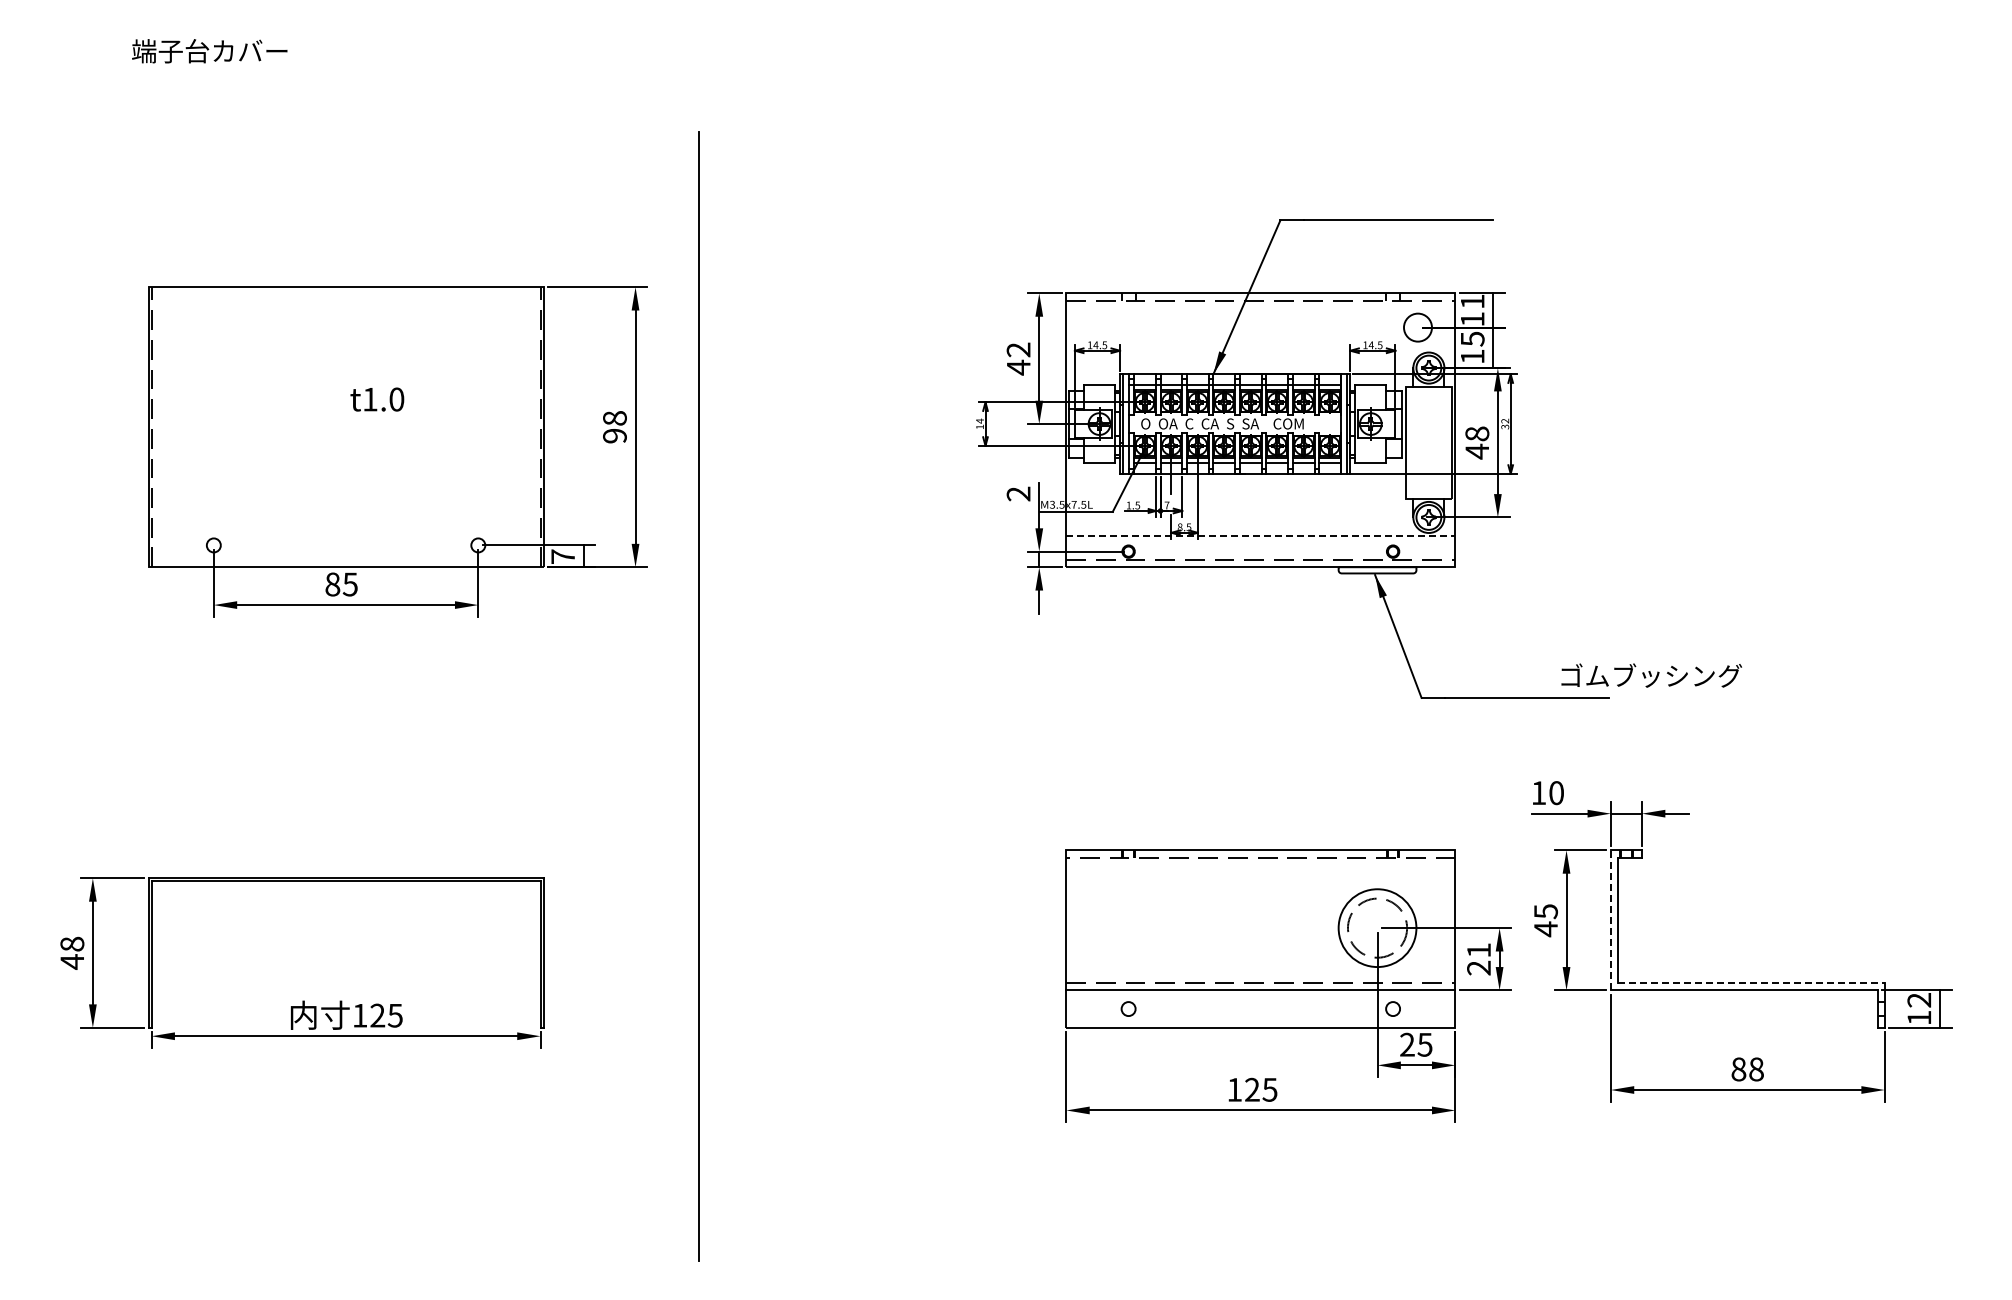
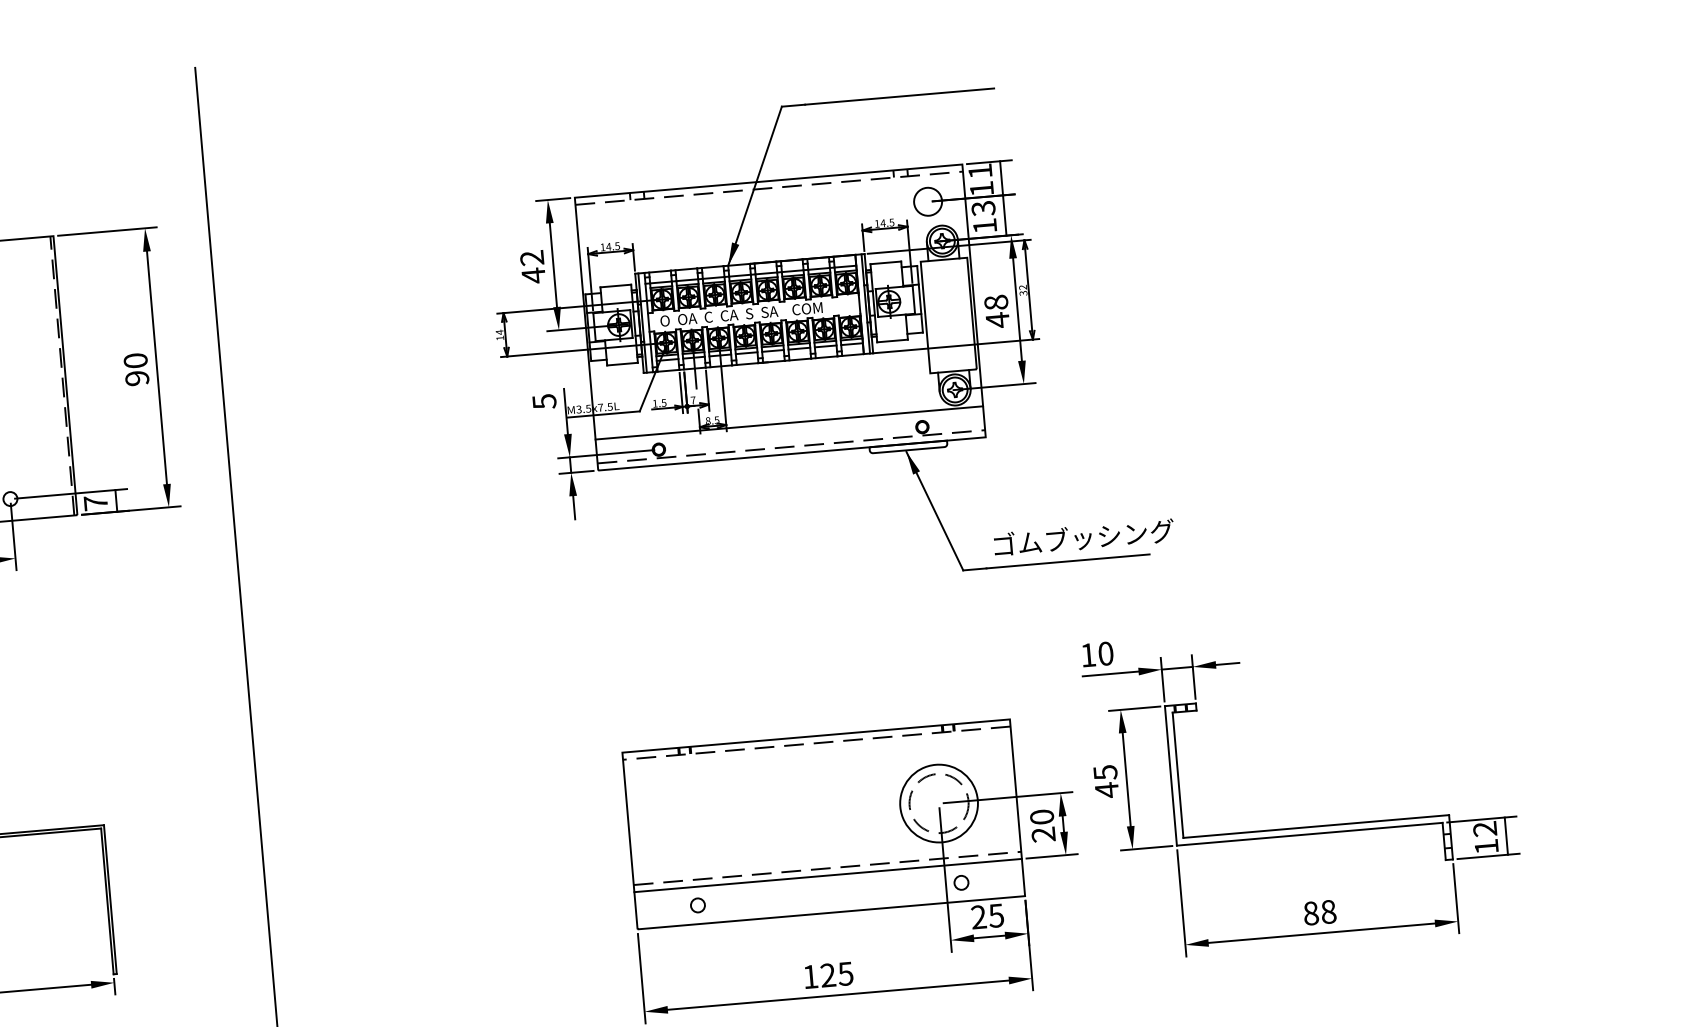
text: (1472, 338) -> (983, 207), 15 -> 13
text: (614, 418) -> (135, 360), 98 -> 90
text: (1018, 493) -> (544, 401), 2 -> 5
line: (1261, 536) -> (790, 423), dashed -> solid
text: (1651, 675) -> (1083, 537), moved
line: (1610, 919) -> (1170, 775), dashed -> solid
text: (1479, 950) -> (1042, 817), 21 -> 20
line: (1751, 983) -> (1316, 826), dashed -> solid

